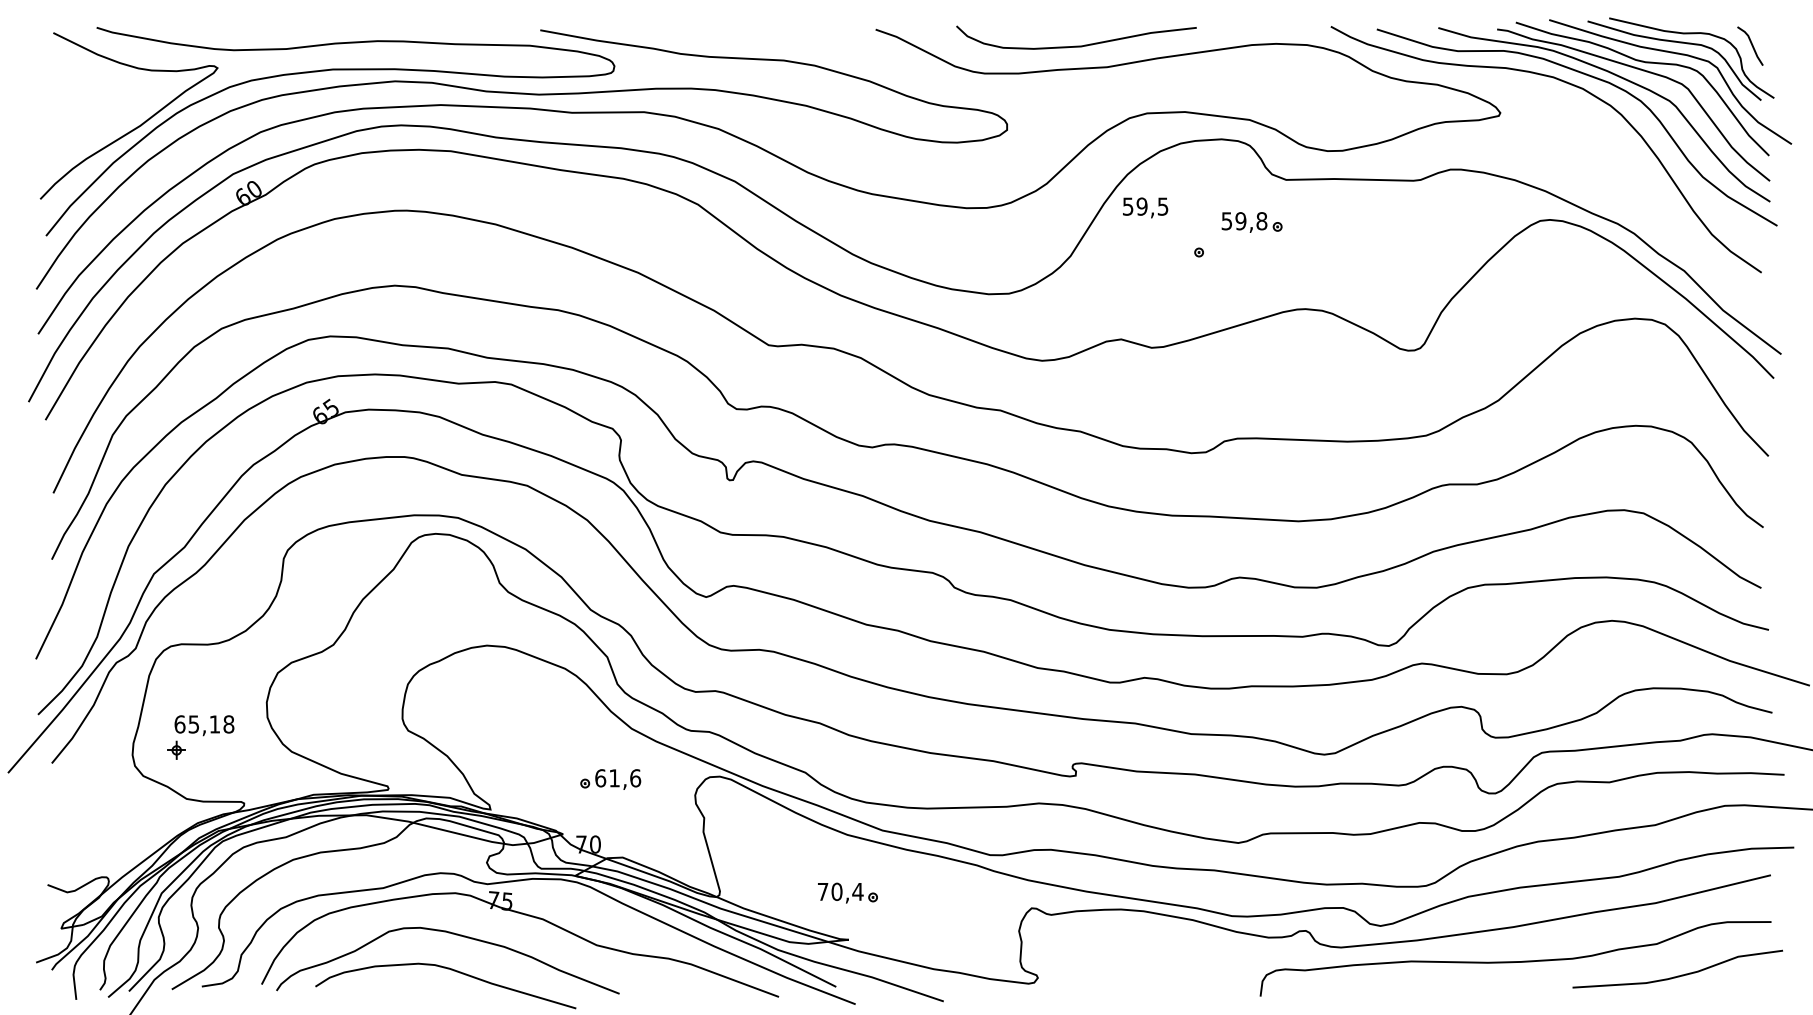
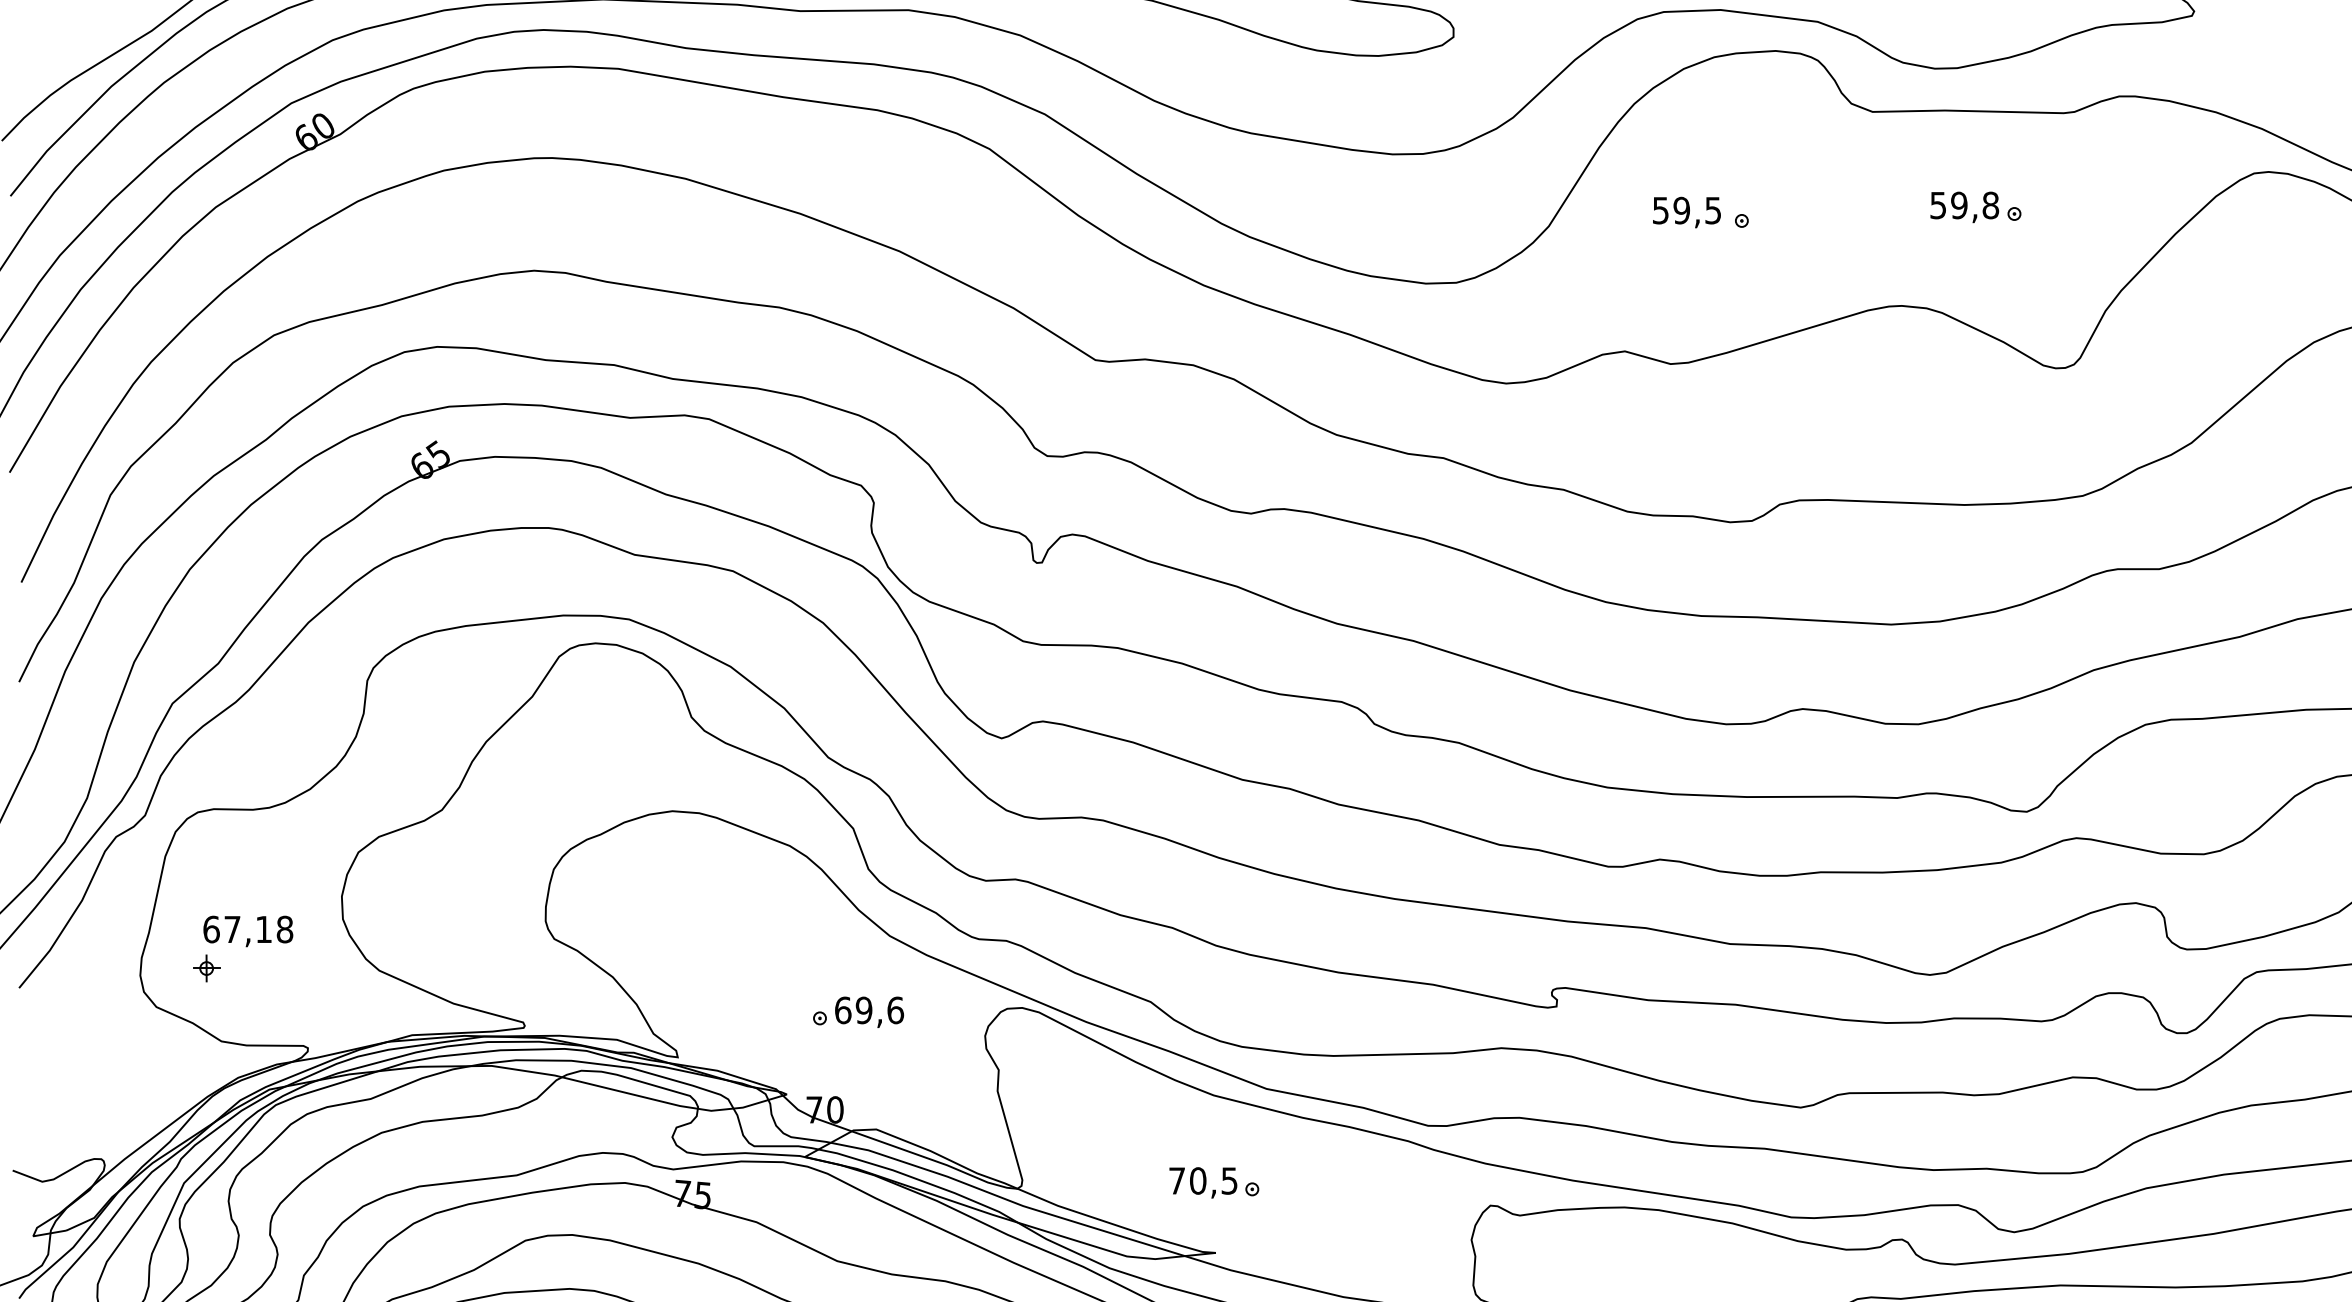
text: (1145, 207) -> (1686, 211), moved
part: (1251, 222) -> (1975, 207), moved
text: (193, 724) -> (231, 929), 65,18 -> 67,18
text: (614, 778) -> (863, 1010), 61,6 -> 69,6
text: (857, 892) -> (1228, 1181), 70,4 -> 70,5

